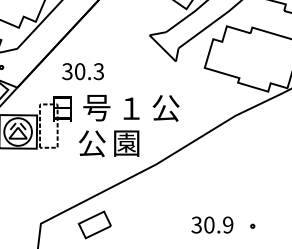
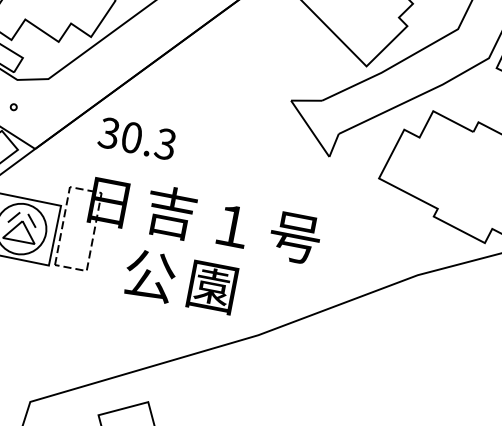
text: (82, 71) -> (136, 138), moved
text: (96, 107) -> (170, 212), 号 -> 吉
text: (165, 108) -> (294, 237), 公 -> 号

